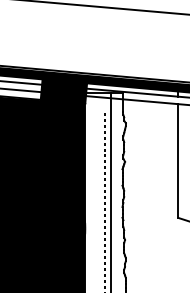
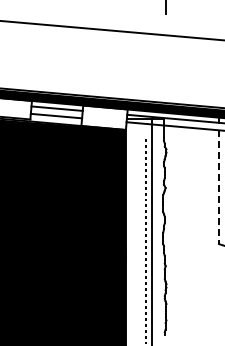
fill: (63, 91) -> (104, 117), removed
line: (178, 161) -> (219, 187), solid -> dashed

